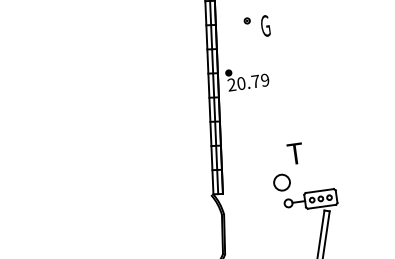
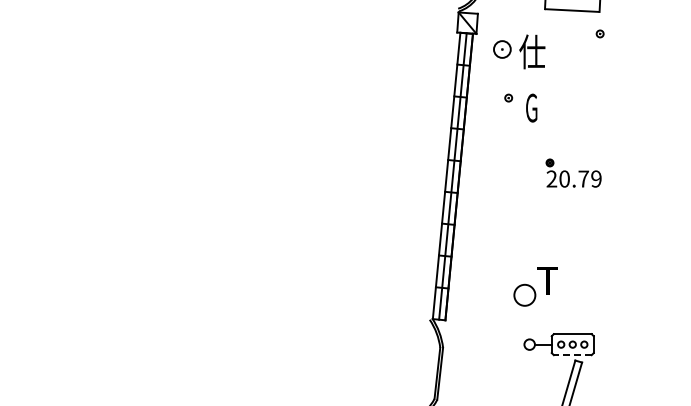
part: (247, 77) -> (573, 172), moved
circle: (281, 182) -> (524, 294), moved
line: (321, 207) -> (572, 355), solid -> dashed

